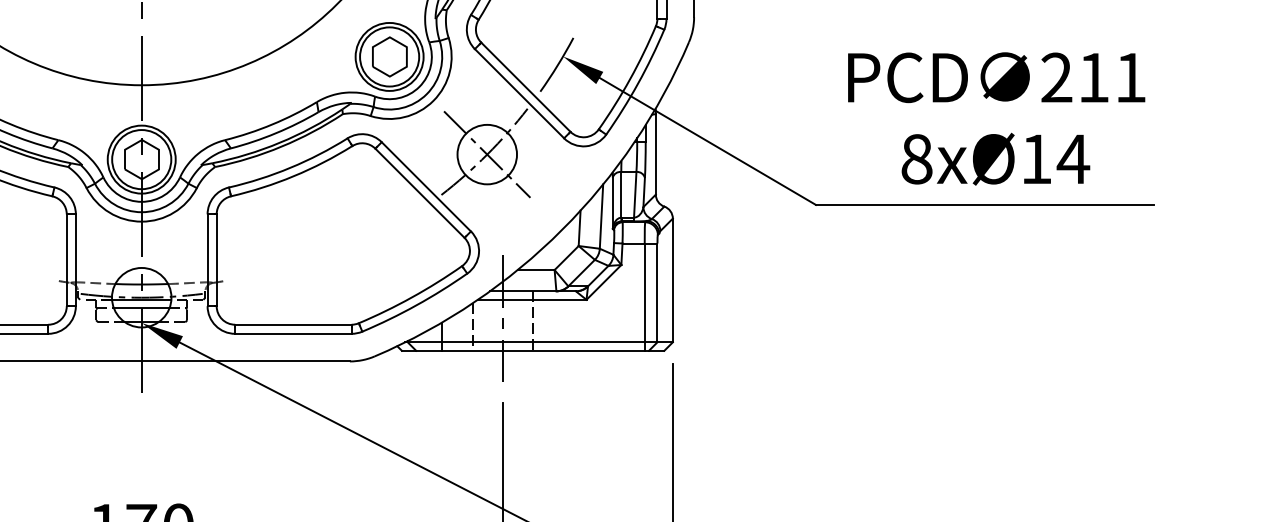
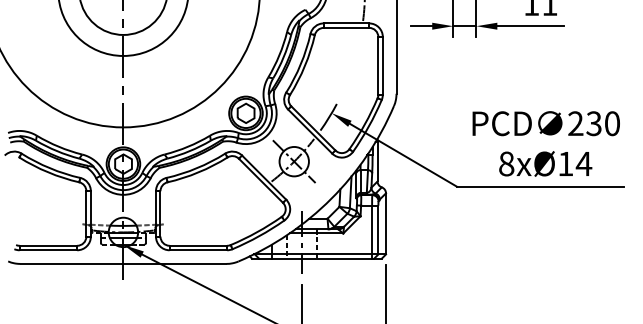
text: (1110, 77) -> (602, 123), 211 -> 230

